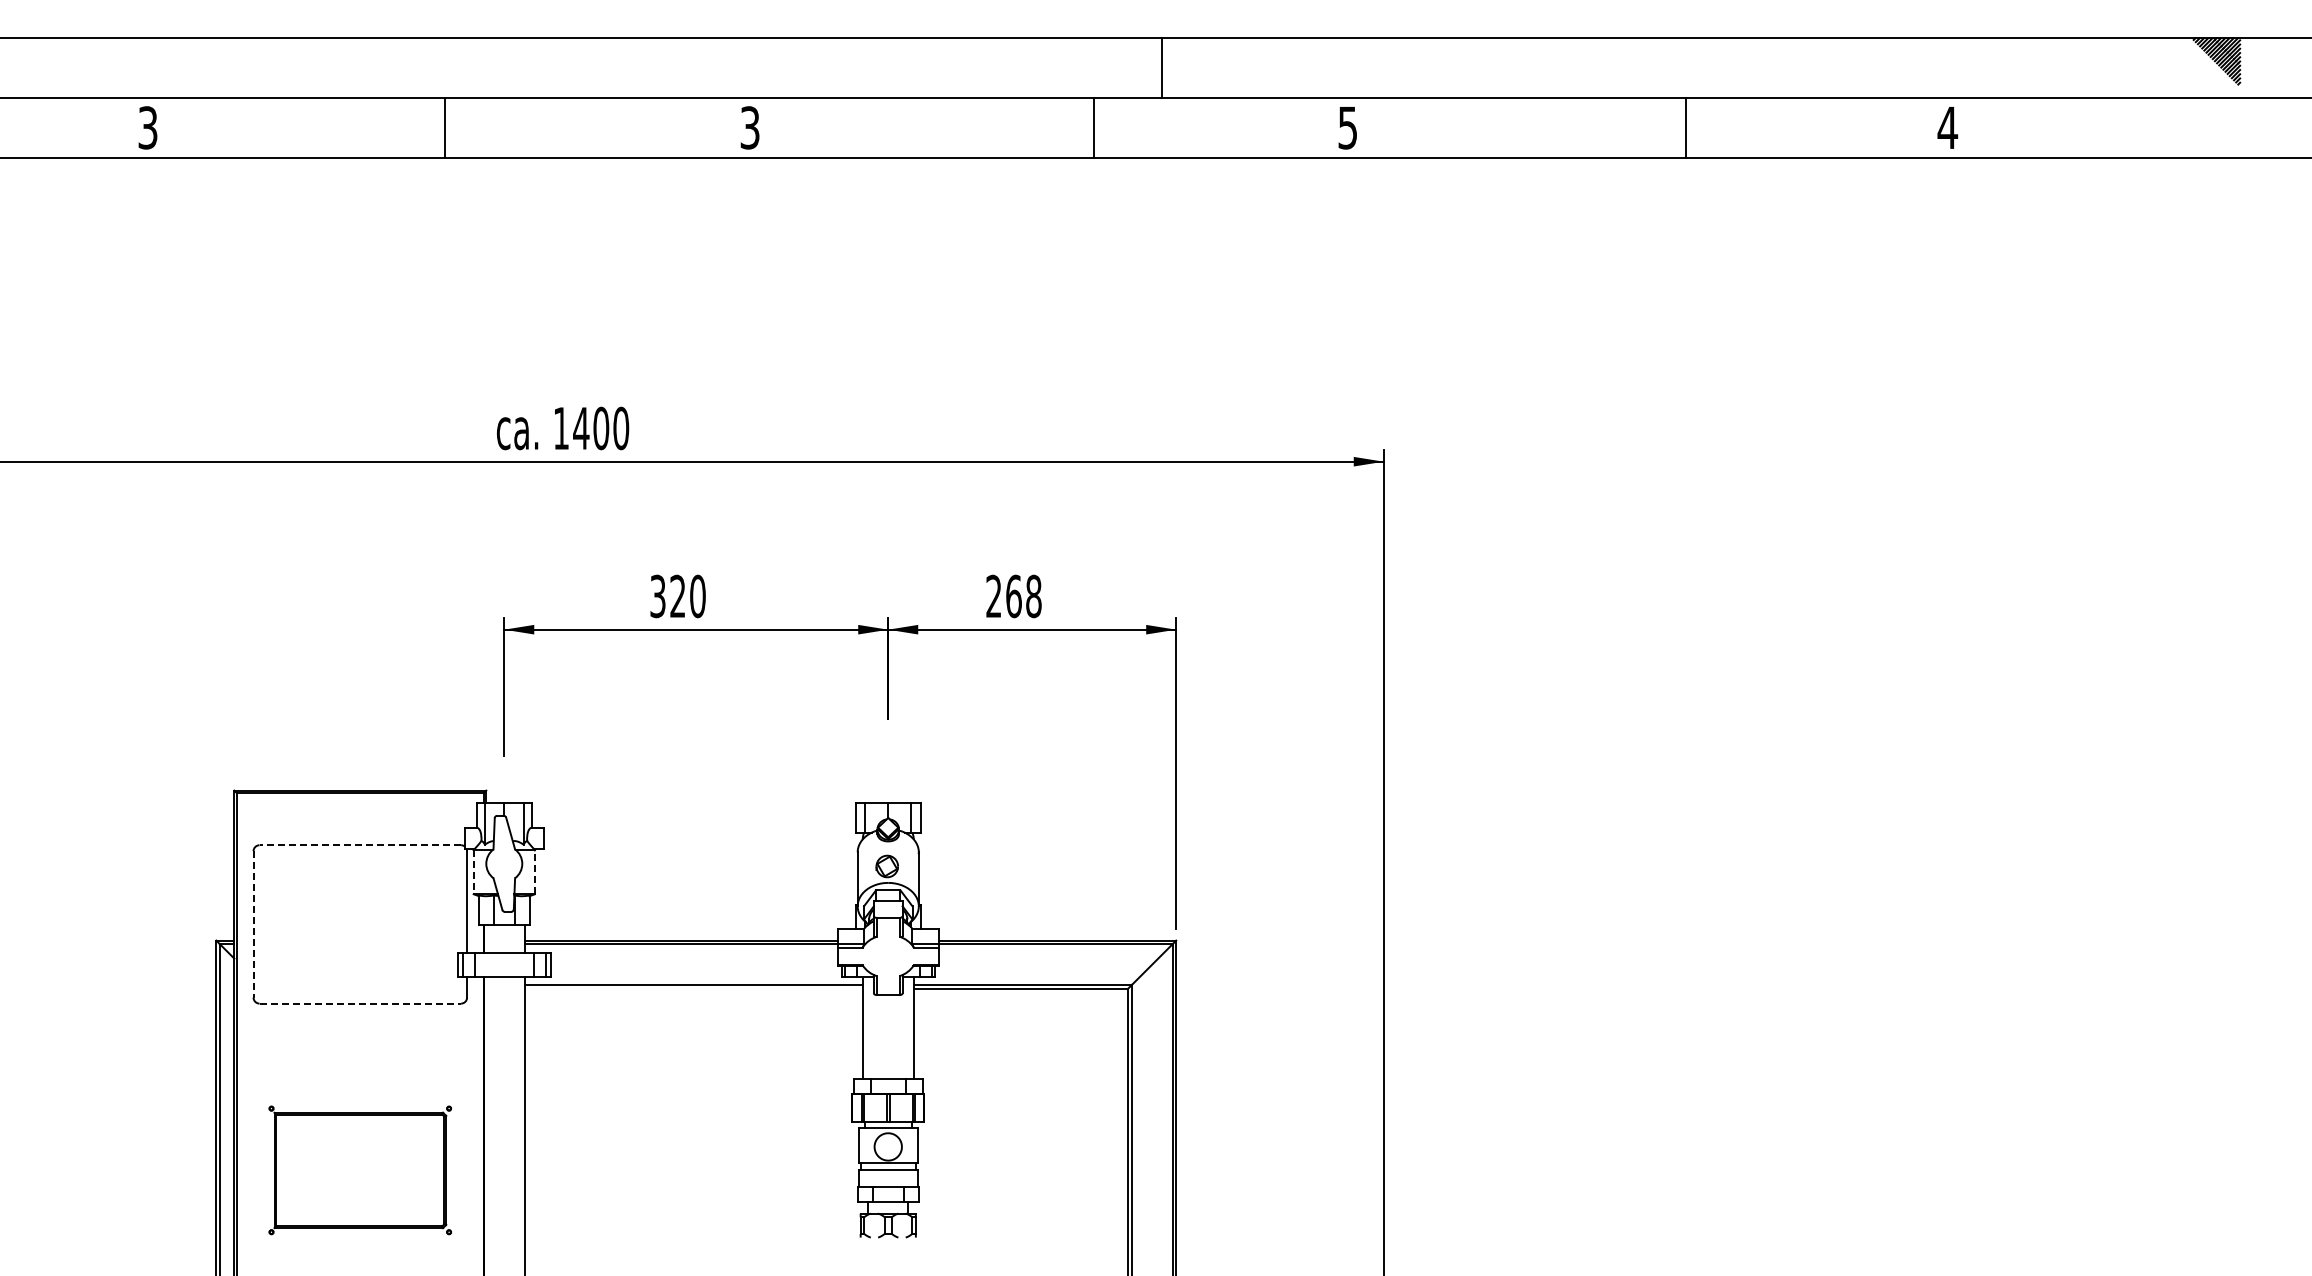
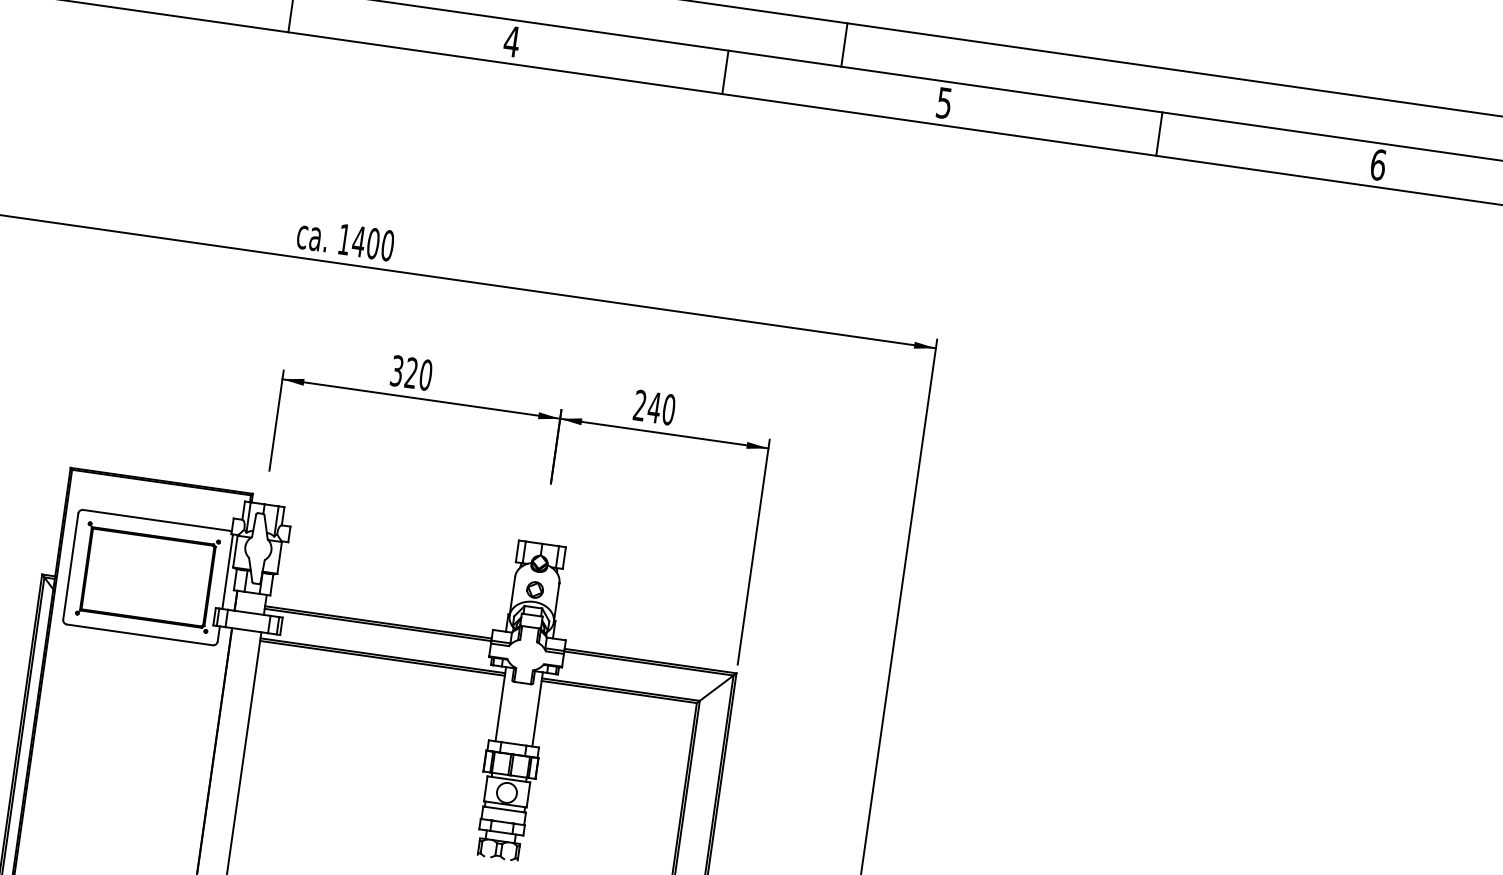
line: (1162, 68) -> (844, 45), moved
text: (749, 127) -> (511, 41), 3 -> 4
text: (1947, 127) -> (1378, 164), 4 -> 6
line: (1094, 128) -> (725, 72), moved
line: (1686, 128) -> (1159, 134), moved
text: (1023, 596) -> (661, 408), 268 -> 240
line: (360, 845) -> (156, 520), dashed -> solid
line: (473, 872) -> (235, 551), dashed -> solid
line: (534, 872) -> (279, 557), dashed -> solid
line: (253, 924) -> (70, 566), dashed -> solid
line: (693, 988) -> (382, 658), added
line: (360, 1003) -> (140, 634), dashed -> solid
part: (359, 1170) -> (147, 577), moved

